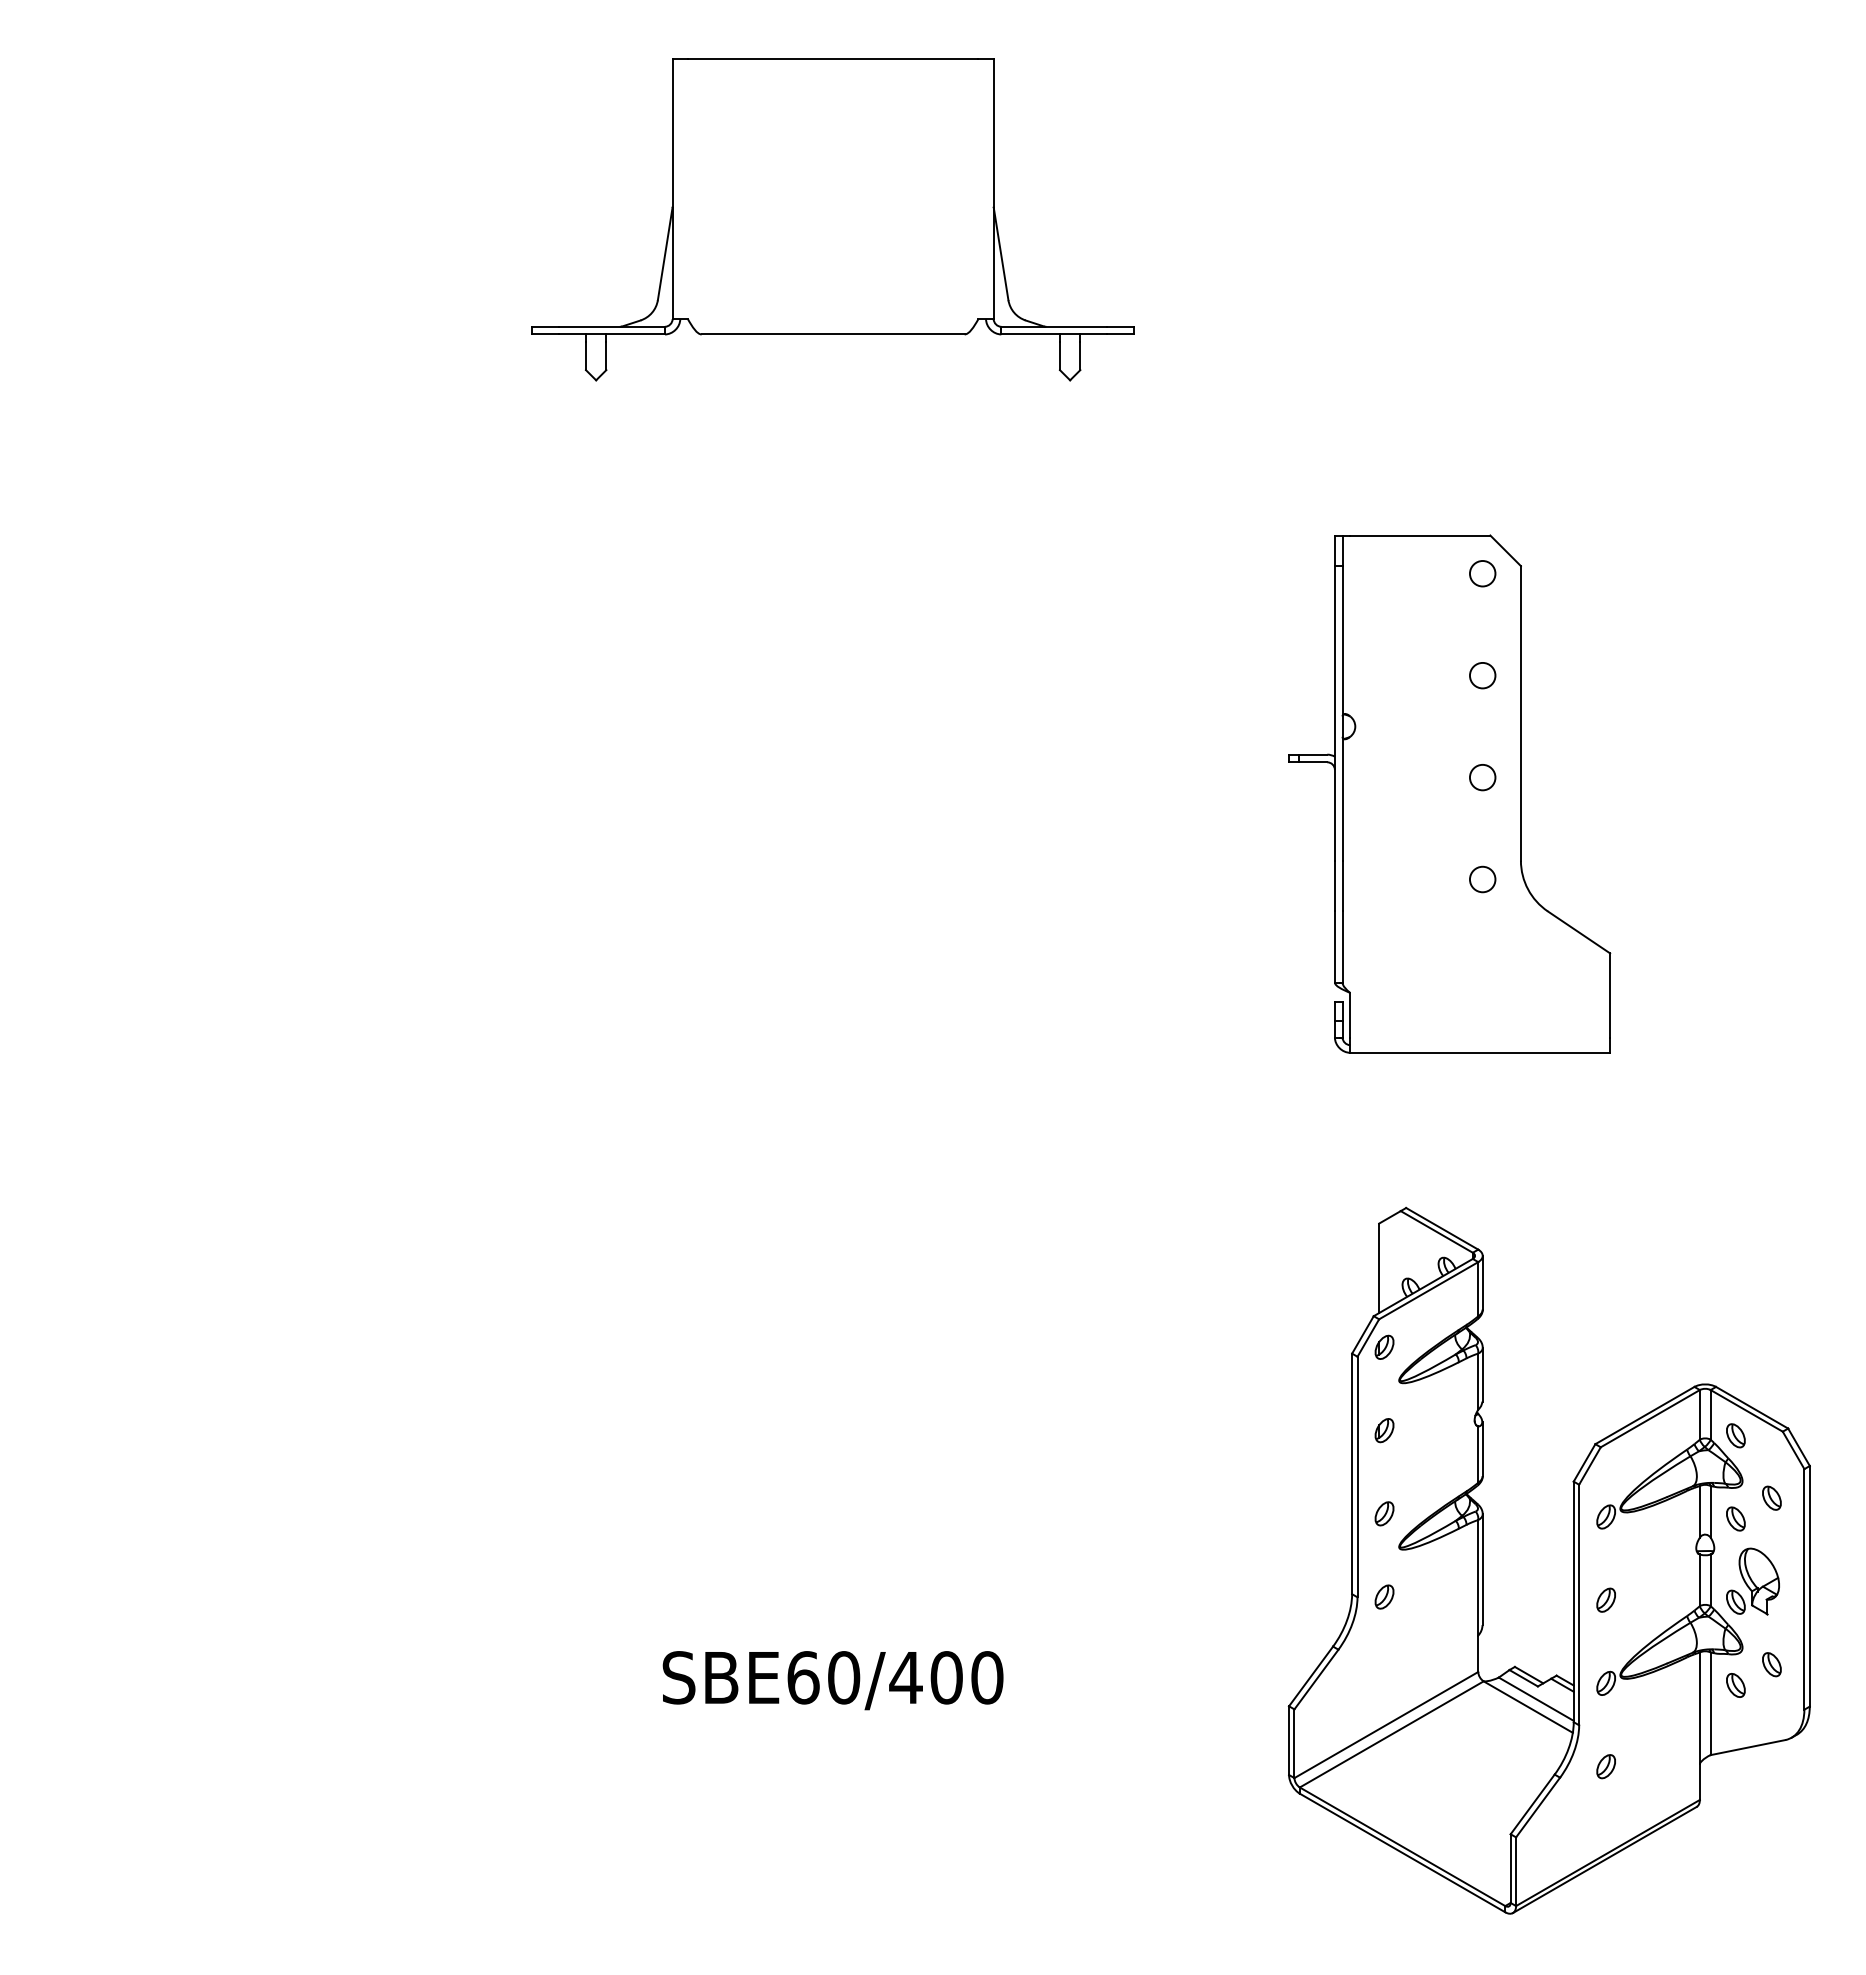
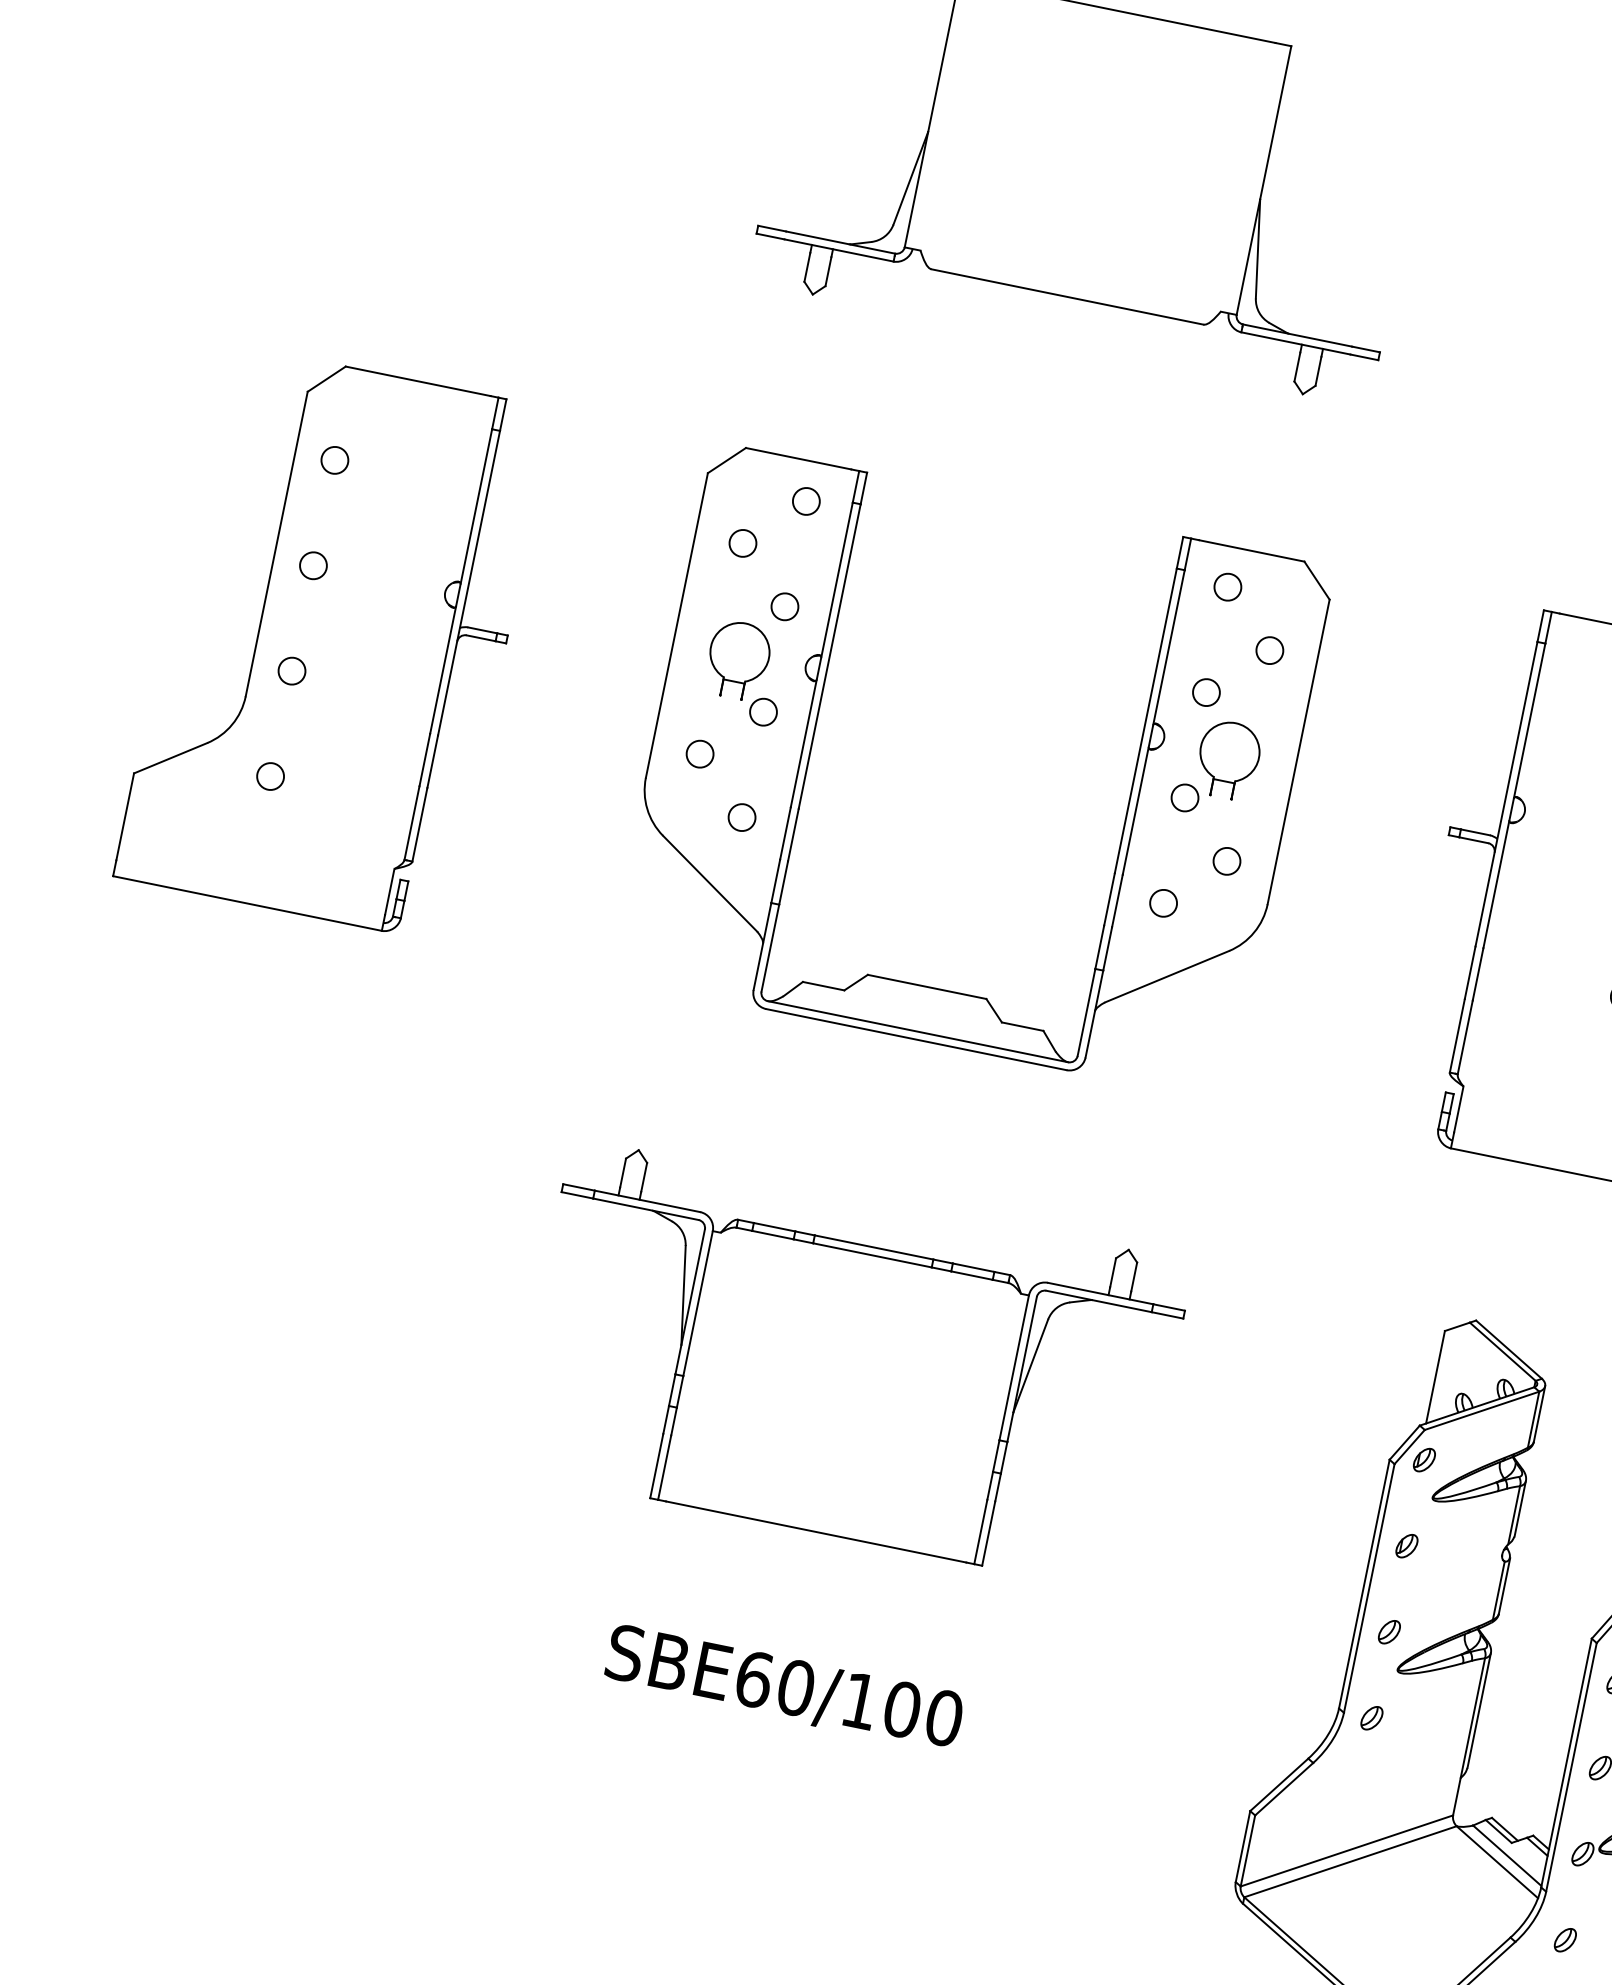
part: (216, 793) -> (333, 641), added
part: (680, 793) -> (813, 739), added
part: (832, 1367) -> (849, 1364), added
text: (905, 1677) -> (859, 1700), SBE60/400 -> SBE60/100

